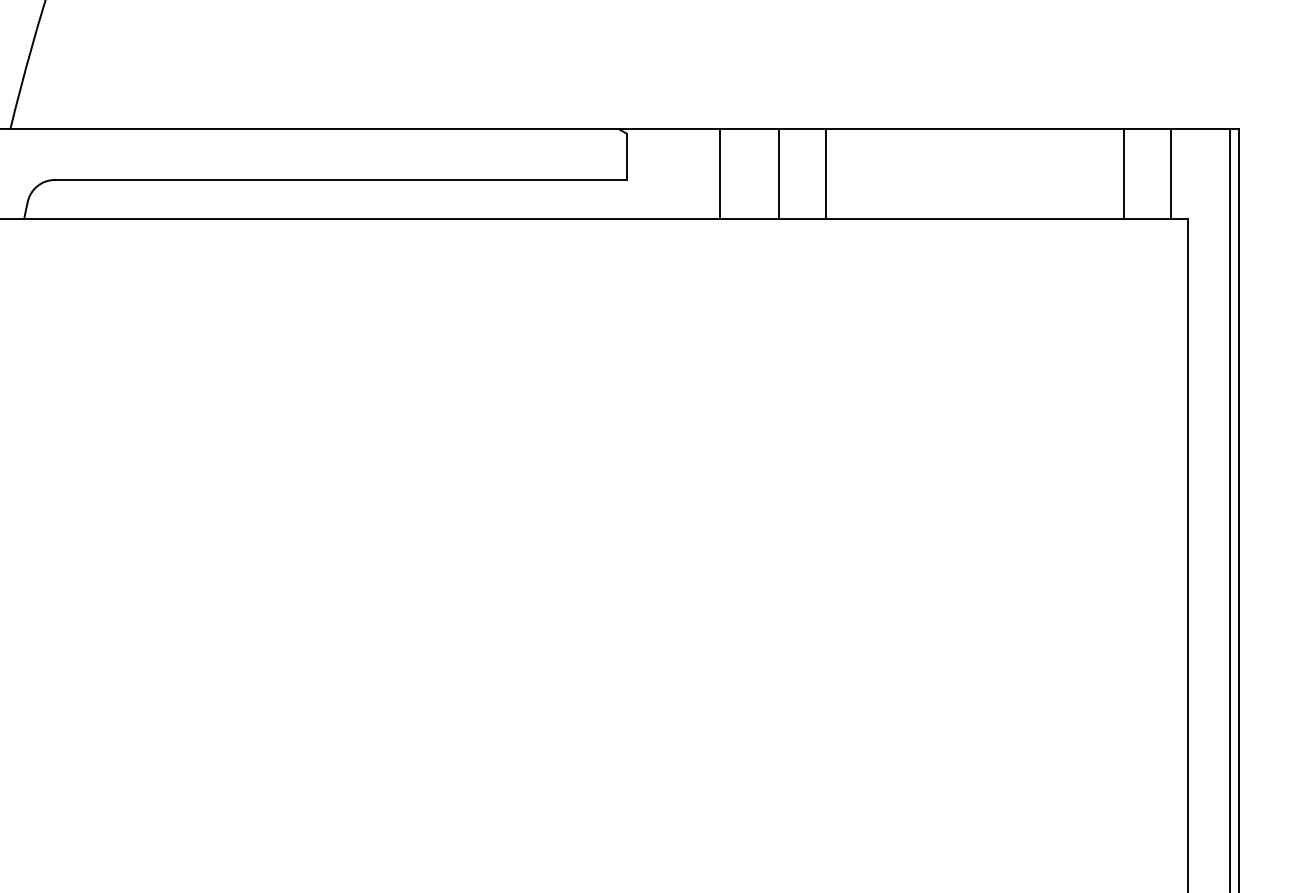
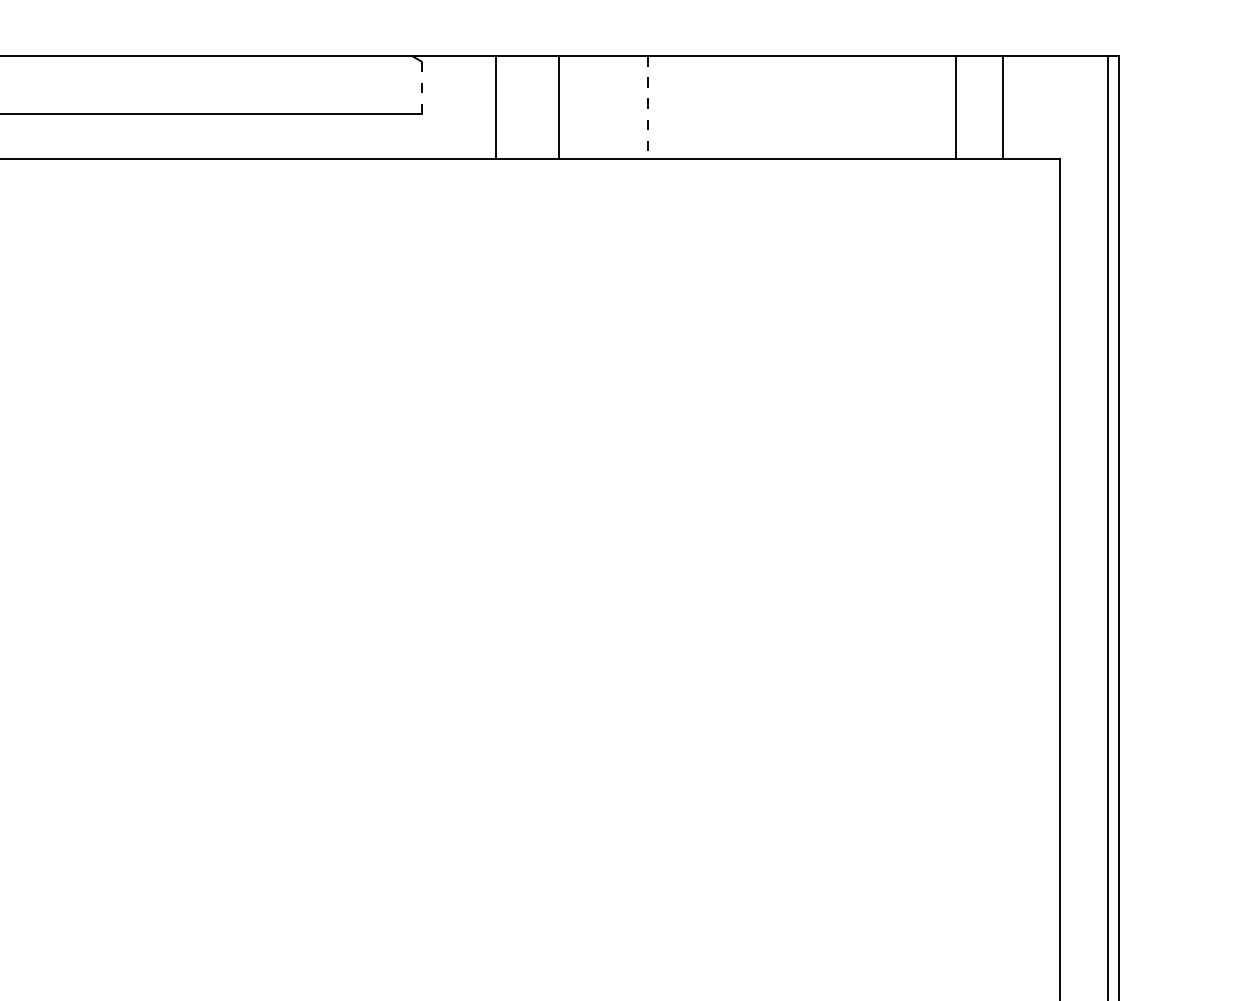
line: (626, 156) -> (421, 87), solid -> dashed
line: (719, 173) -> (495, 106), moved
line: (779, 173) -> (559, 106), moved
line: (1124, 173) -> (956, 106), moved
line: (1170, 173) -> (1002, 106), moved
line: (825, 174) -> (647, 108), solid -> dashed

